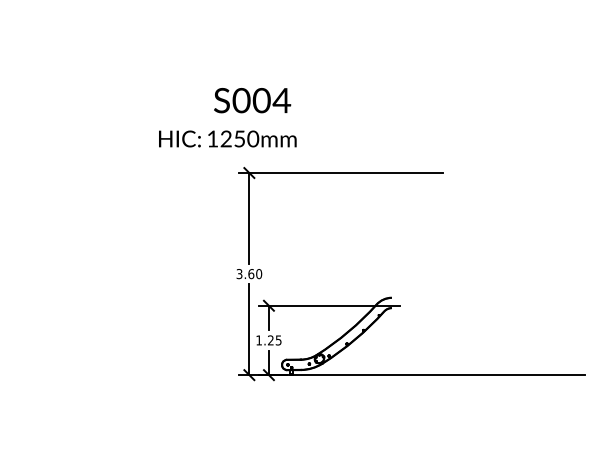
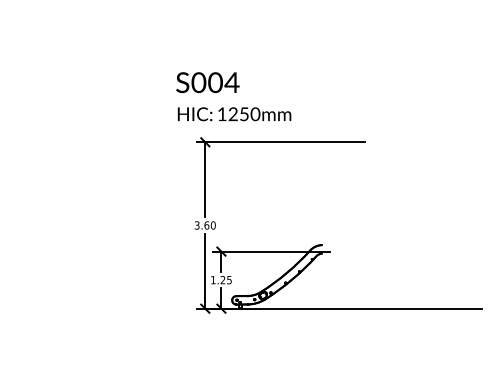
text: (227, 139) -> (234, 114), moved

